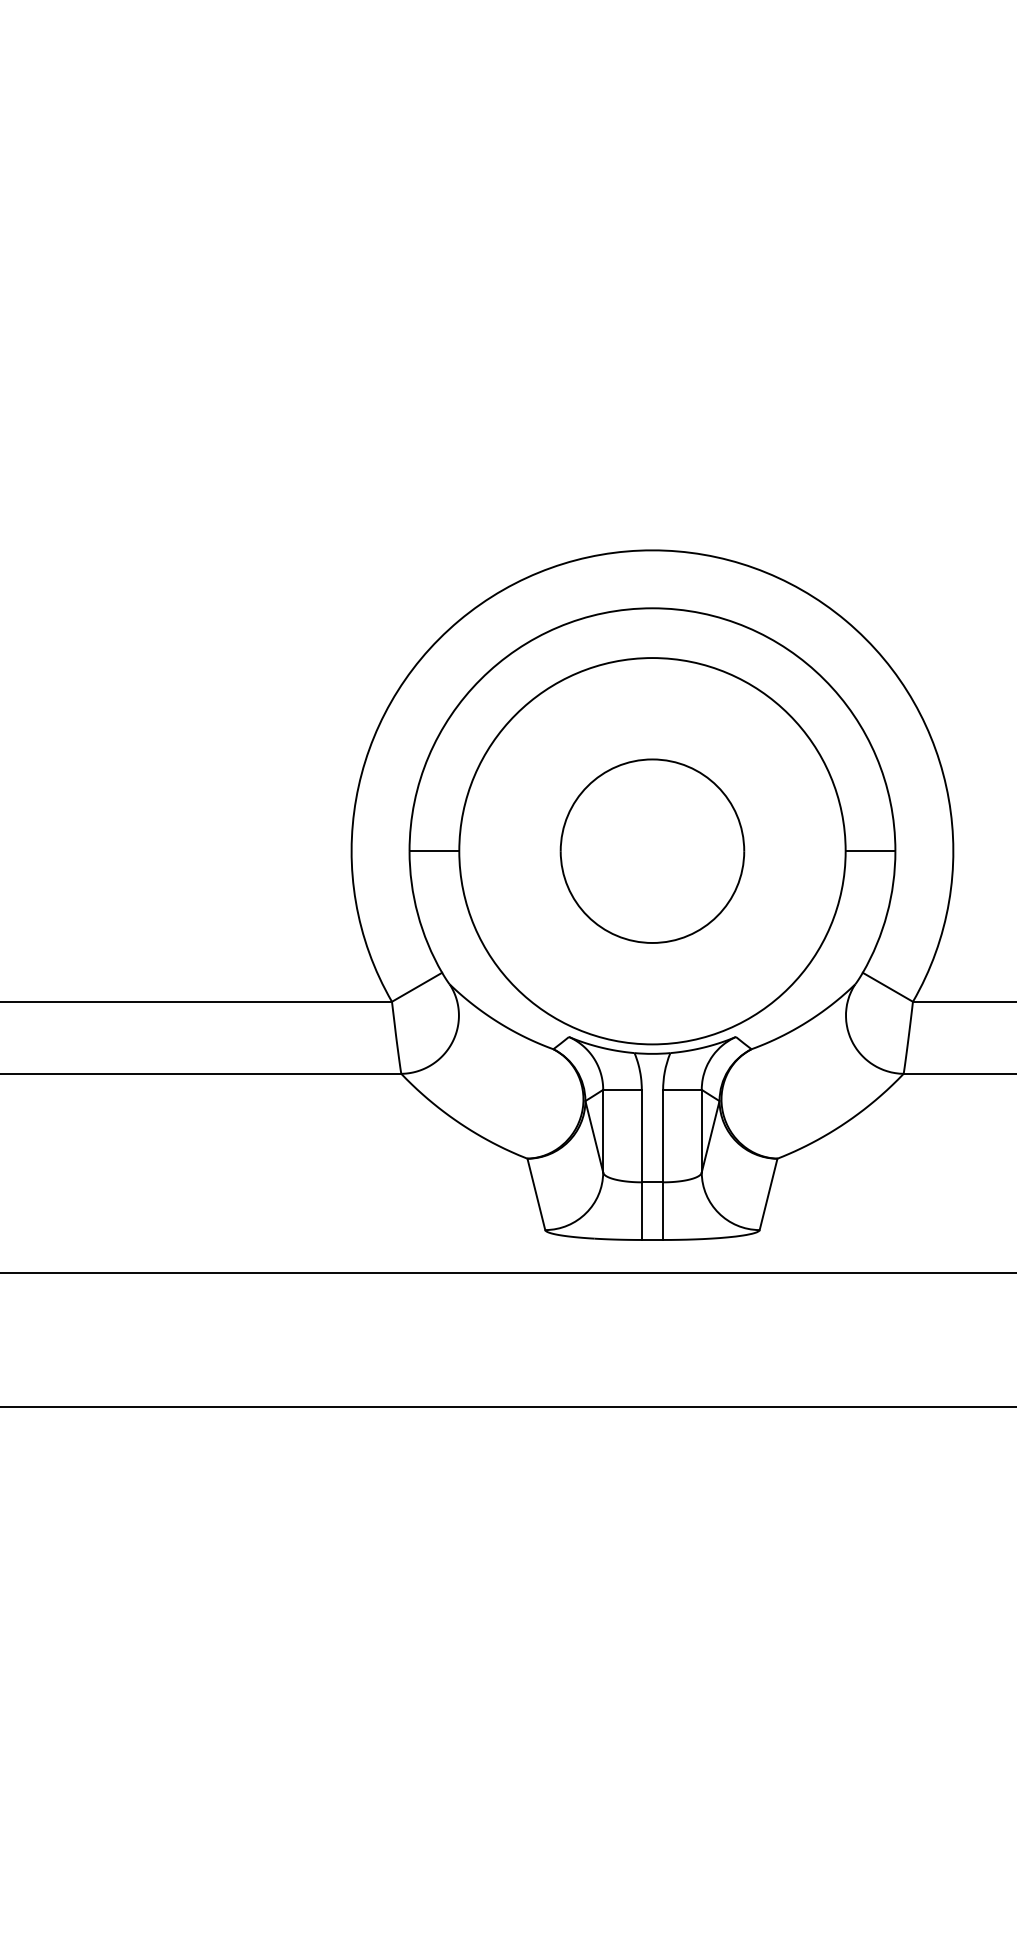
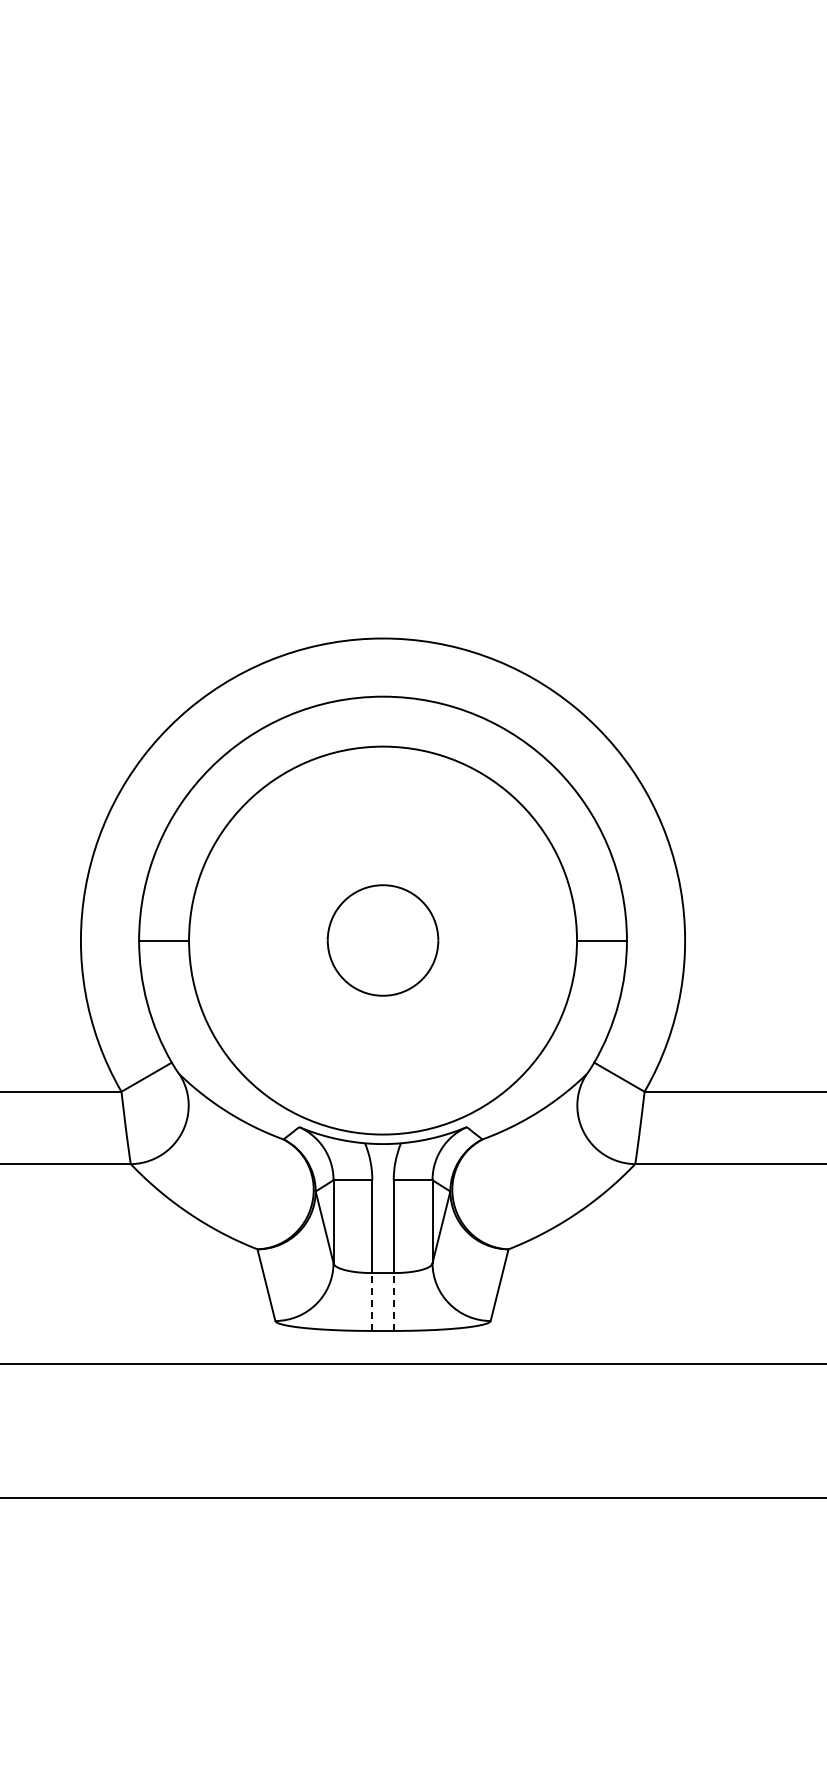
part: (652, 850) -> (383, 939), size x0.6
line: (641, 1211) -> (372, 1302), solid -> dashed
line: (663, 1211) -> (394, 1302), solid -> dashed

